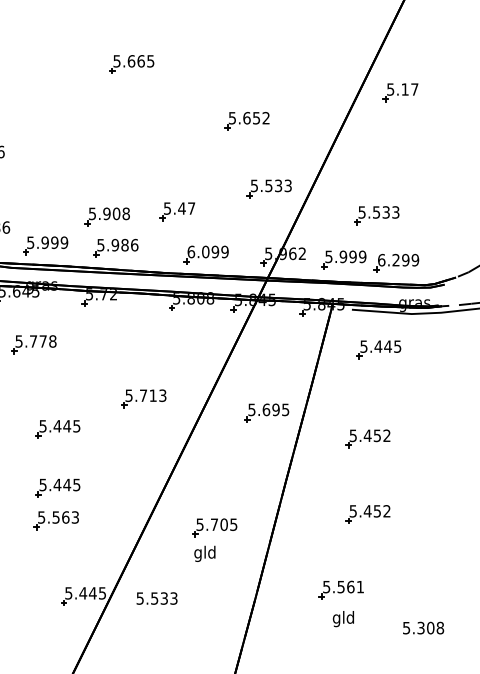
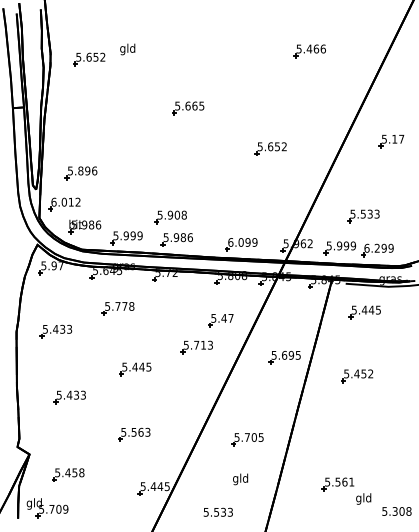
part: (400, 92) -> (391, 141), moved
part: (269, 189) -> (286, 197), removed
part: (176, 211) -> (220, 320), moved
part: (58, 488) -> (135, 411), removed
part: (368, 514) -> (357, 430), removed
text: (204, 554) -> (240, 479), moved
text: (155, 597) -> (217, 511), moved
text: (343, 618) -> (363, 498), moved

